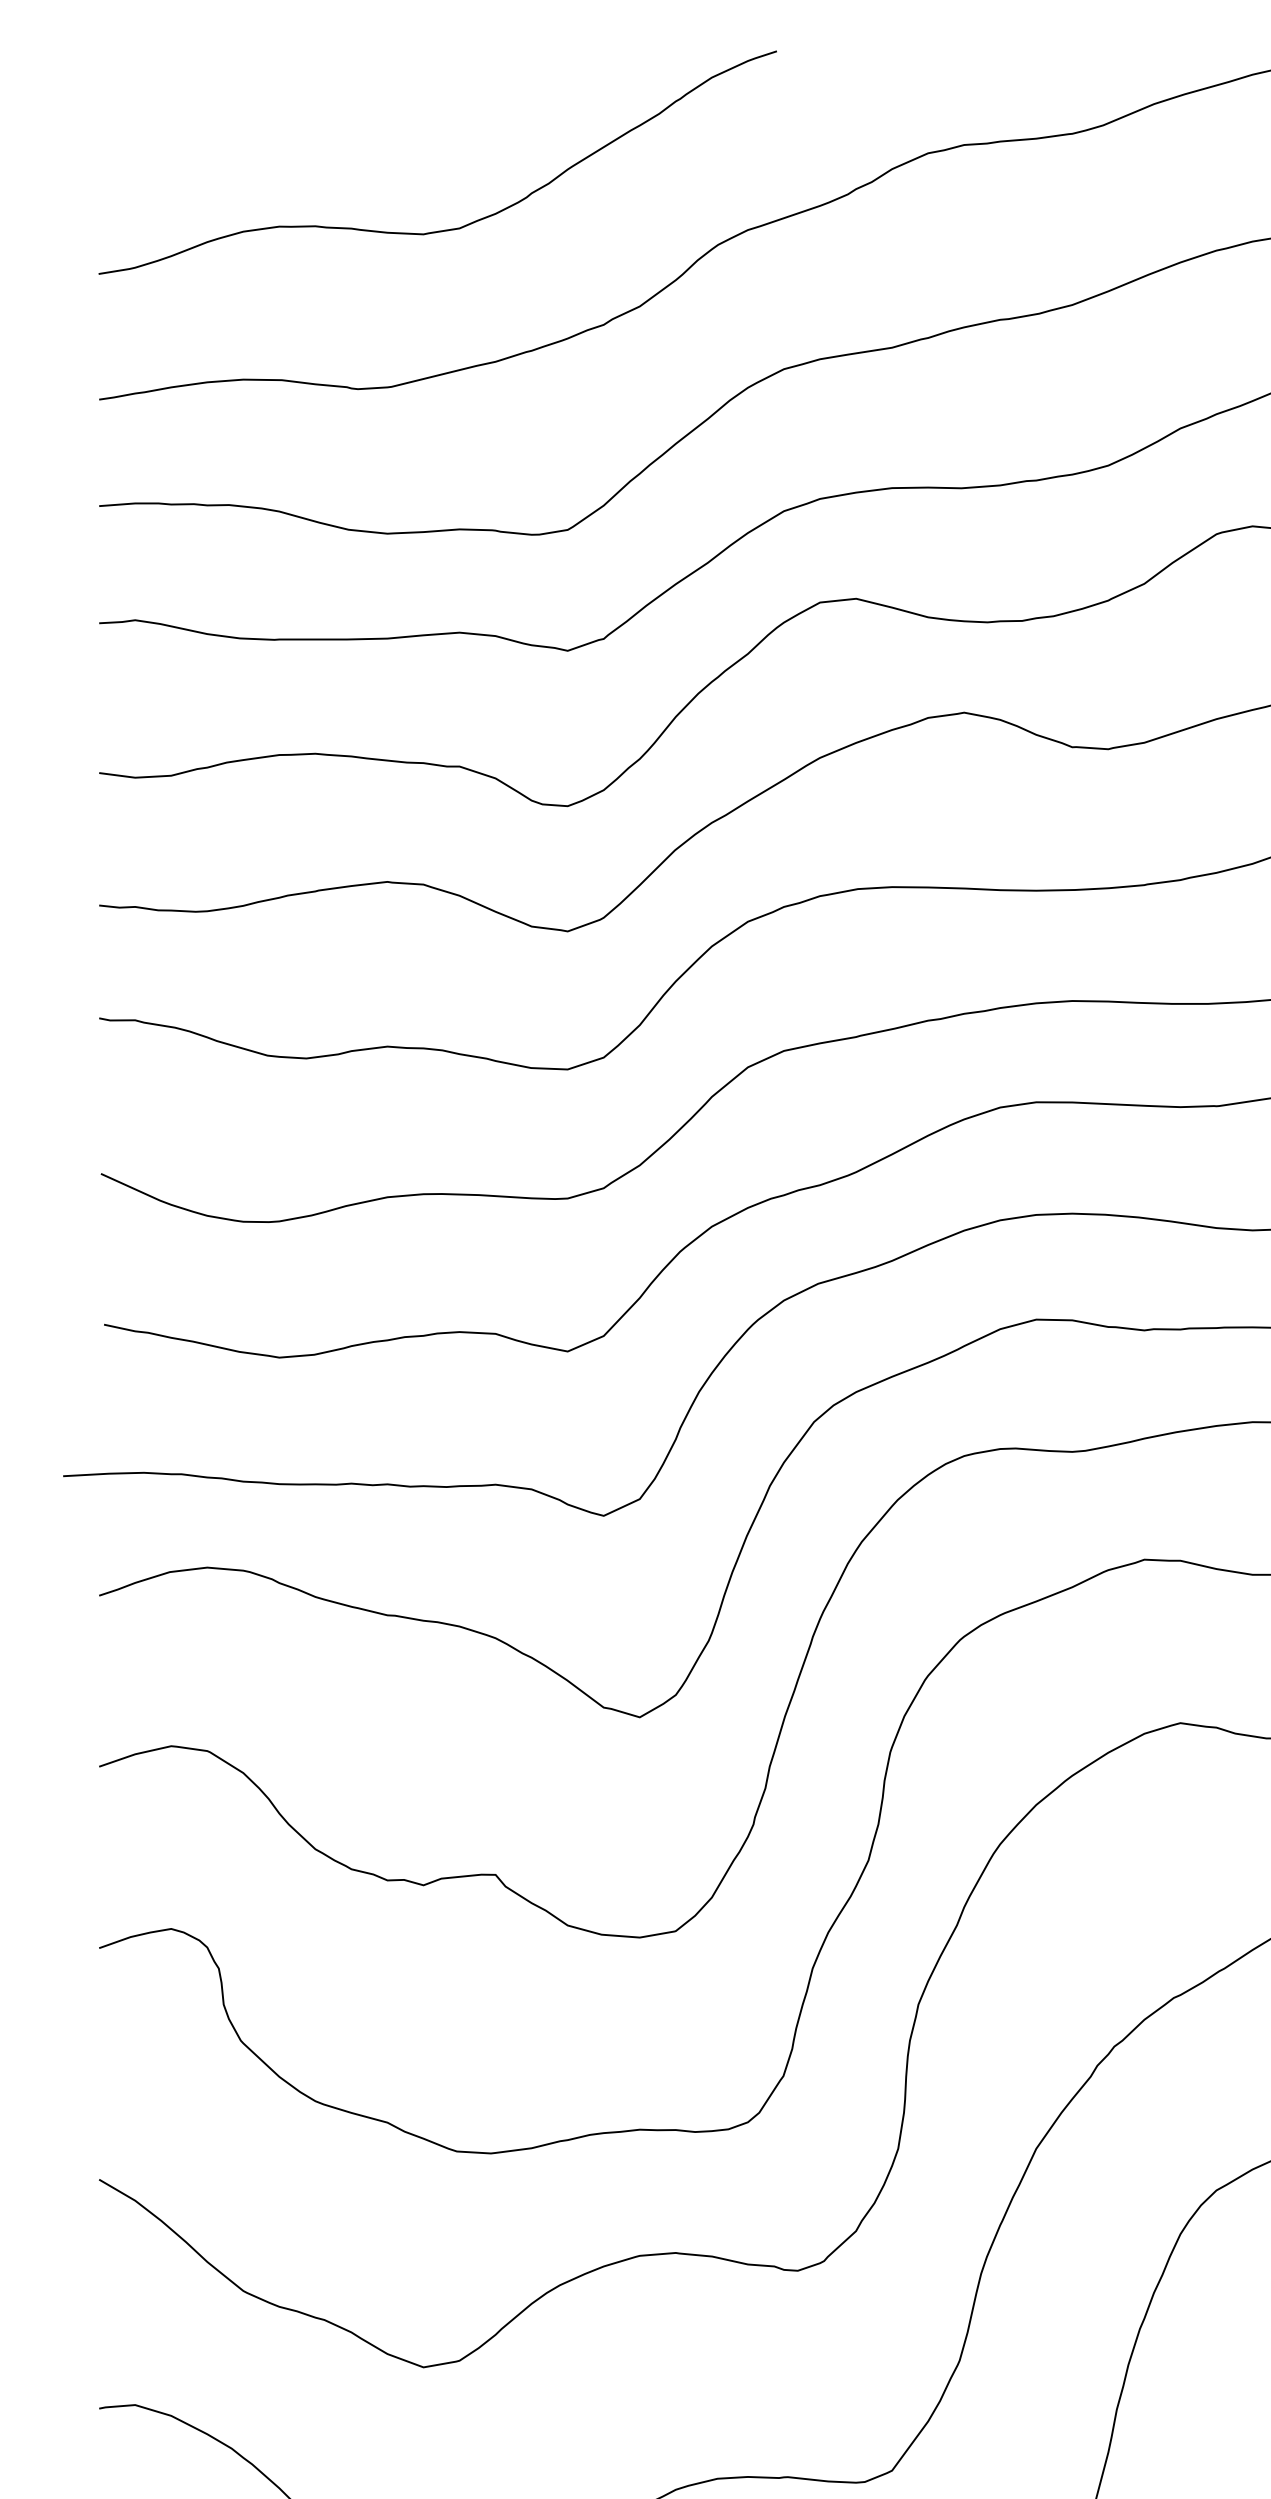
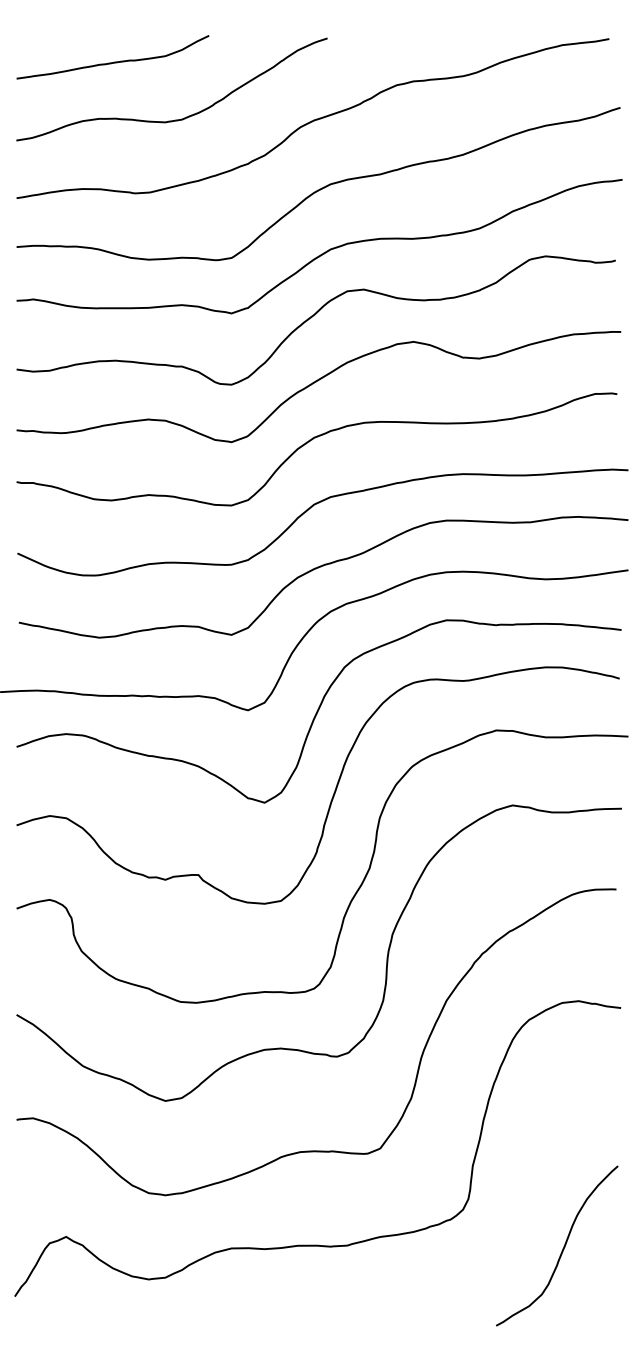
curve: (310, 101) -> (113, 61), added

